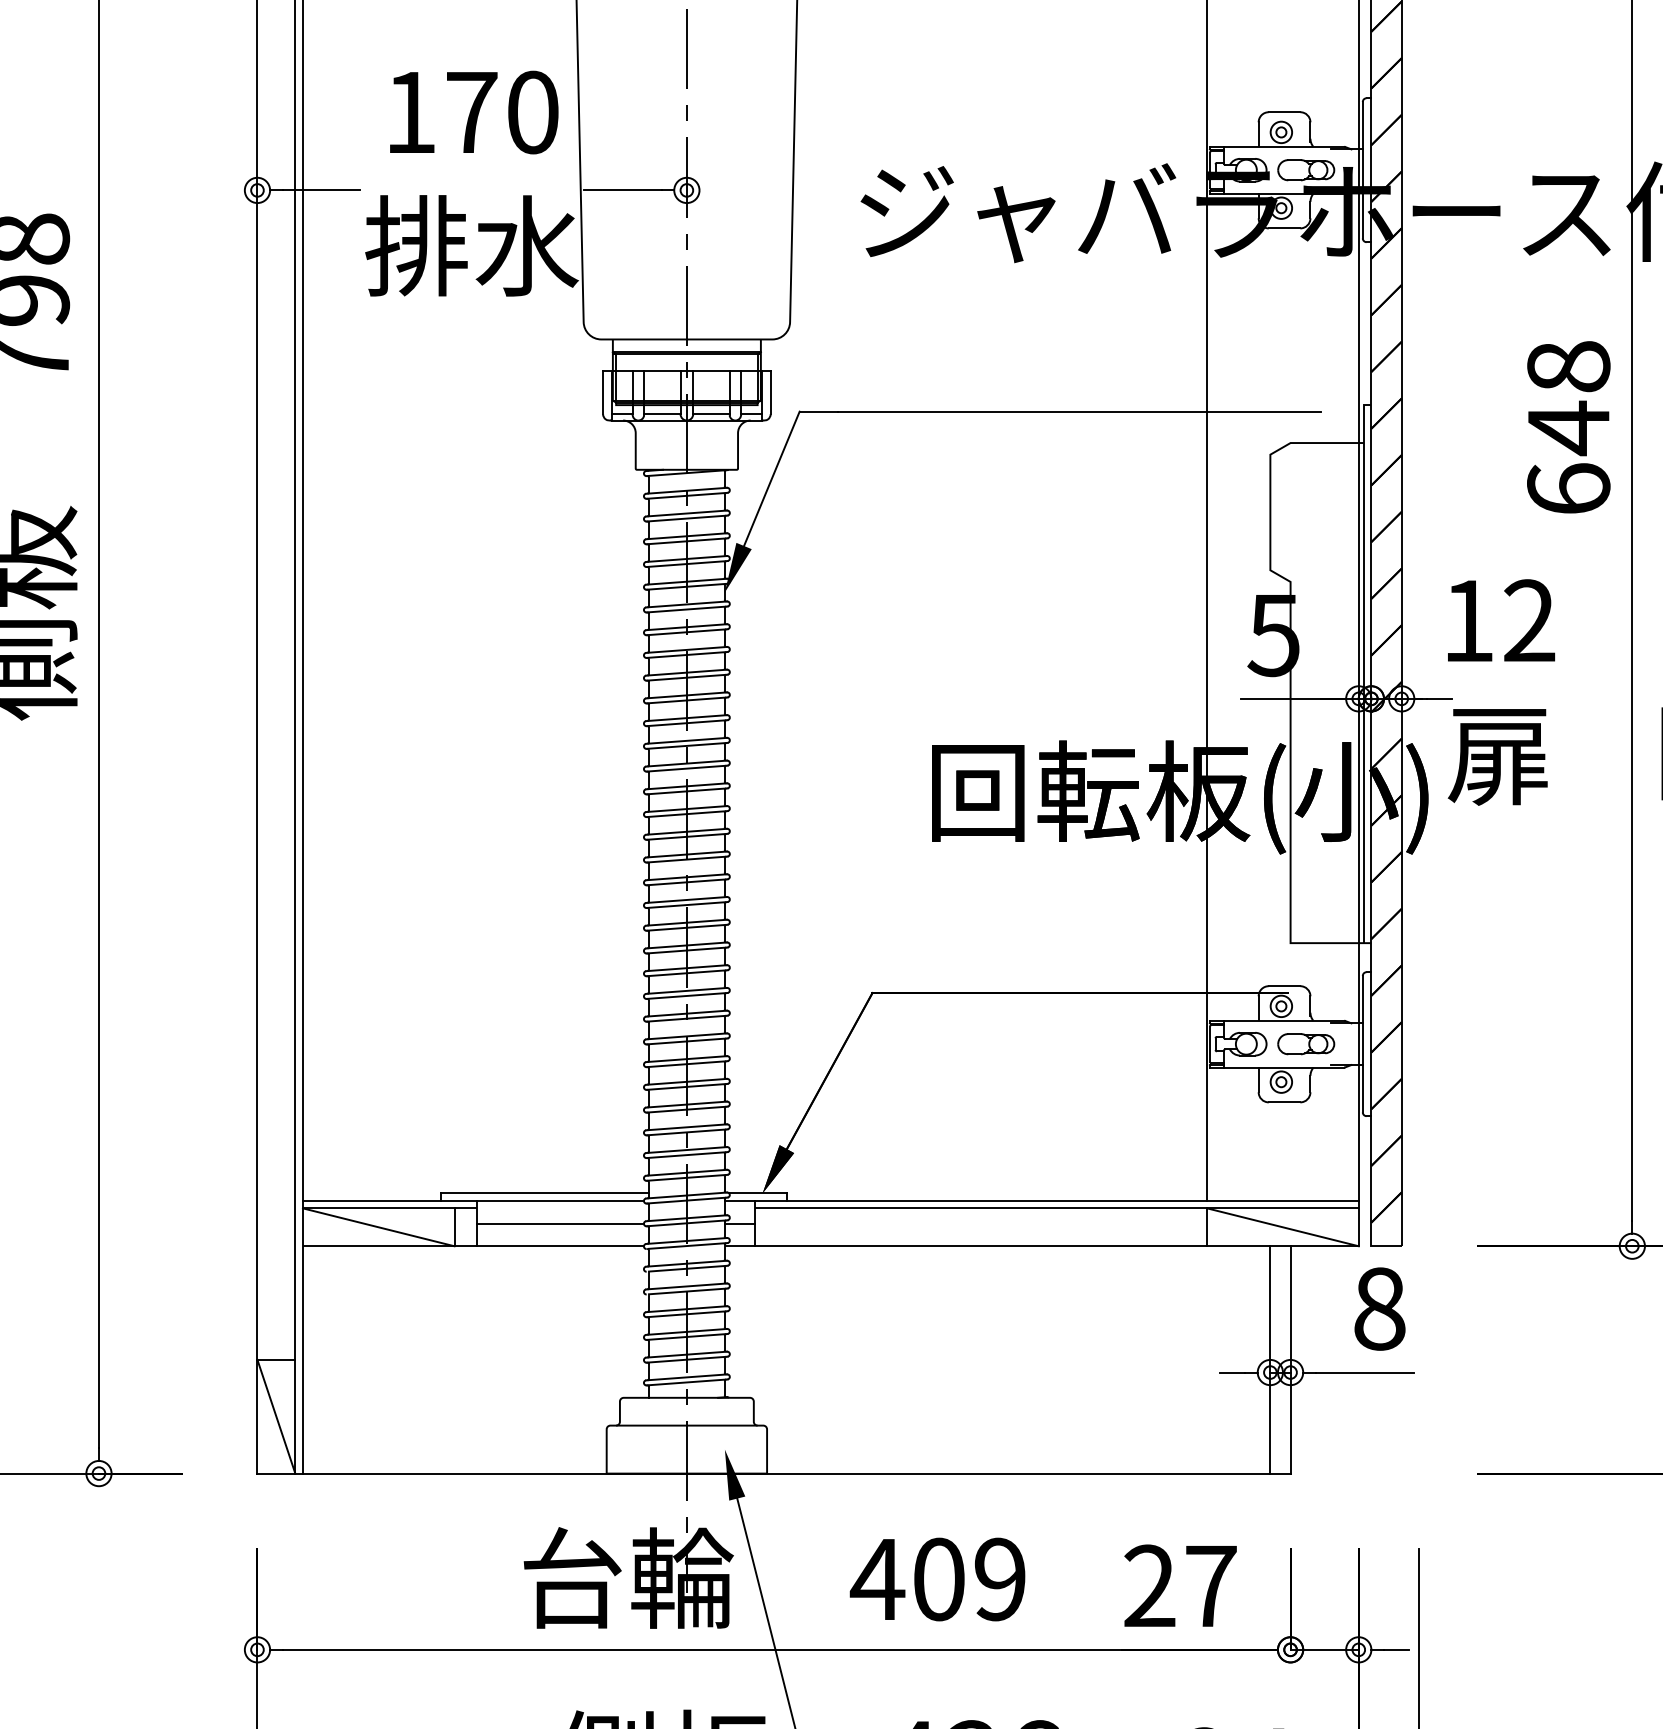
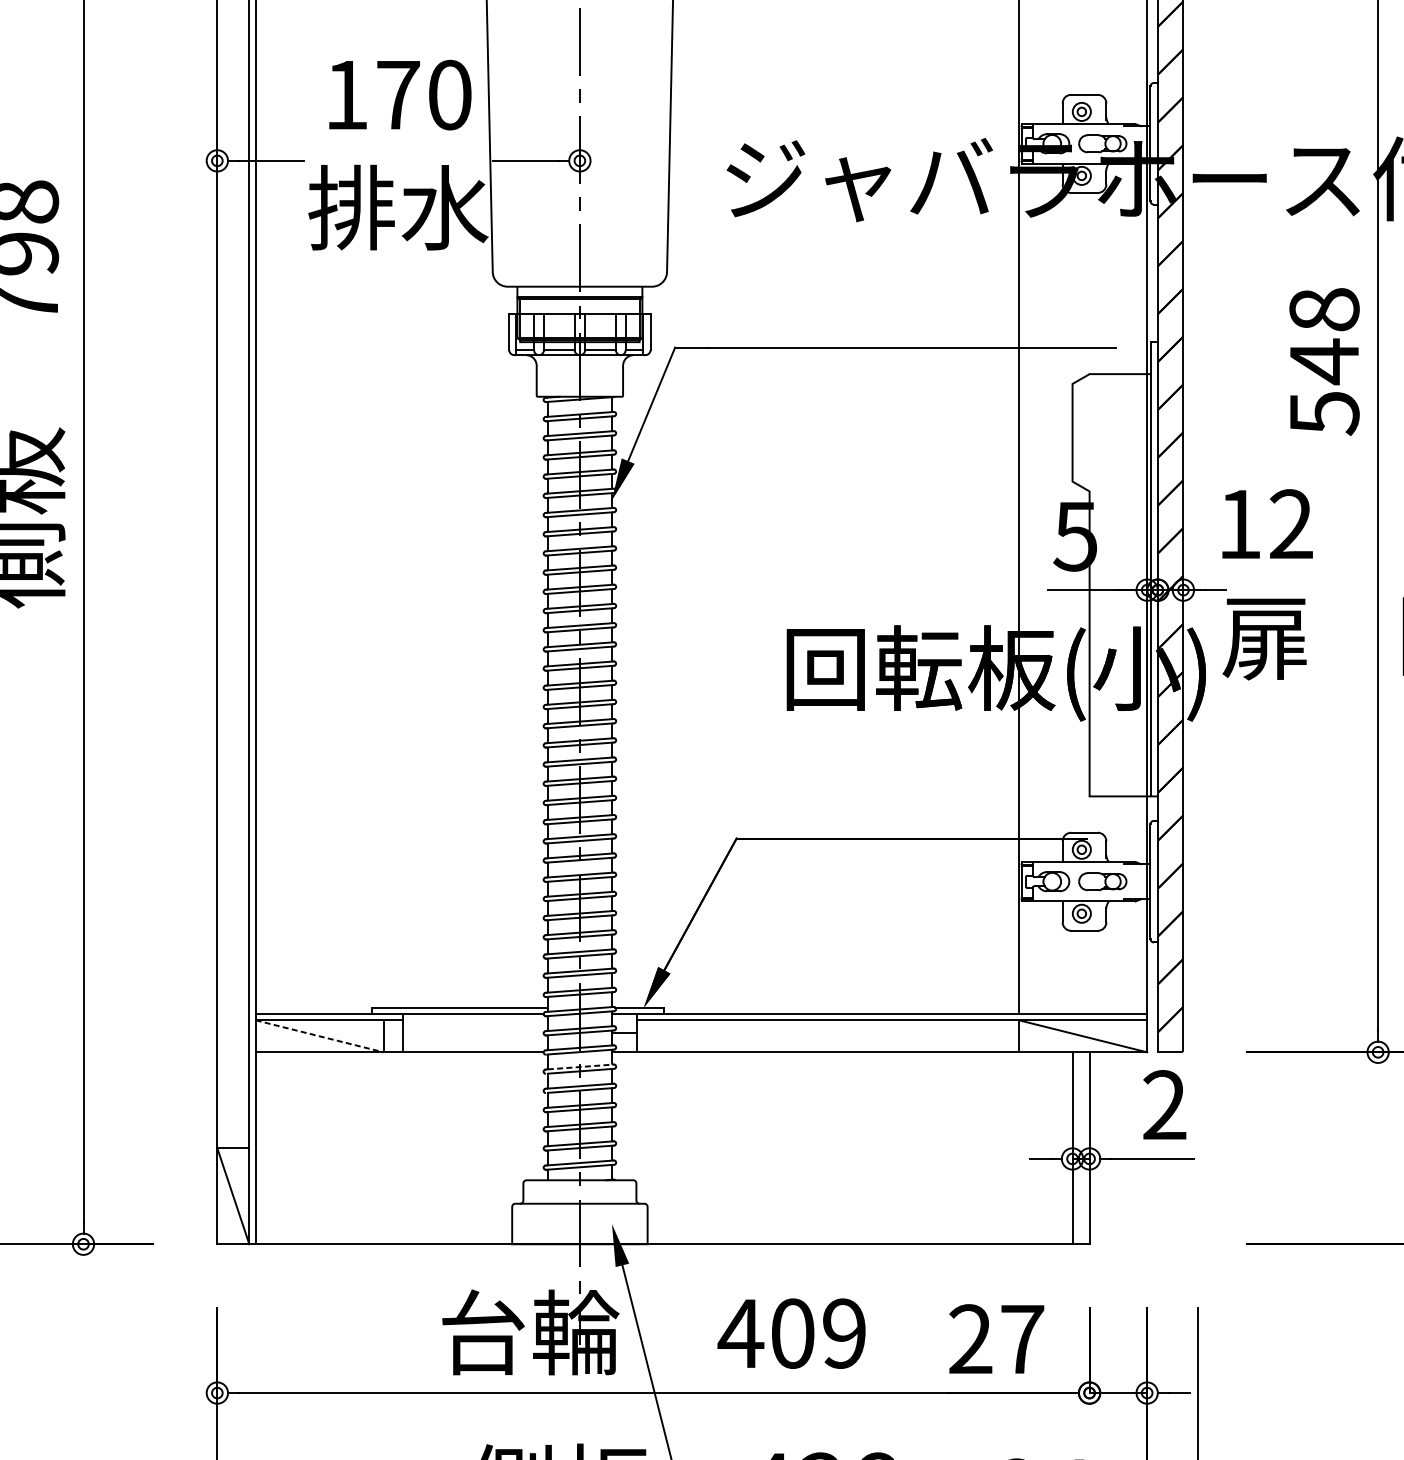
text: (1568, 489) -> (1324, 413), 648 -> 548
line: (560, 1223) -> (473, 1033), removed
line: (379, 1227) -> (320, 1036), solid -> dashed
line: (686, 1263) -> (579, 1066), solid -> dashed
text: (1379, 1308) -> (1164, 1104), 8 -> 2

